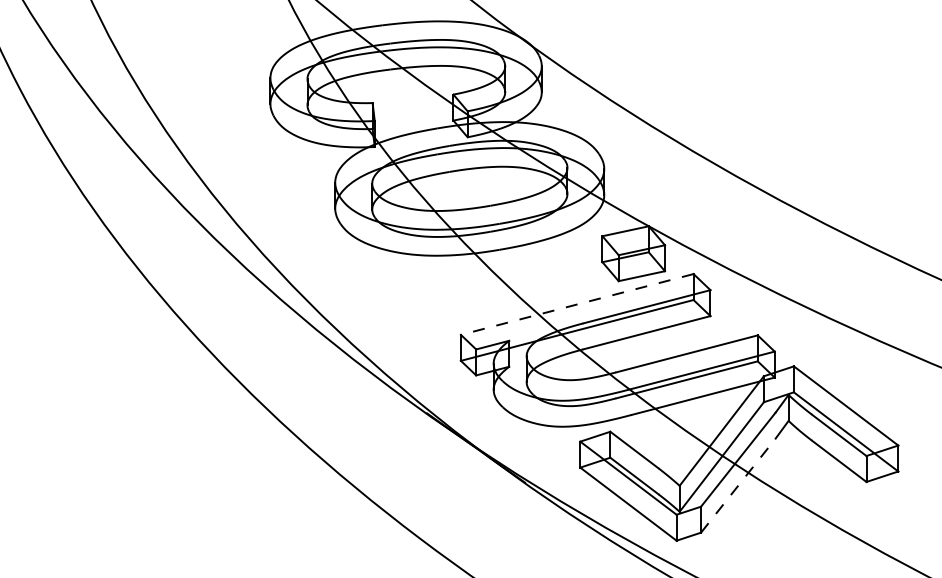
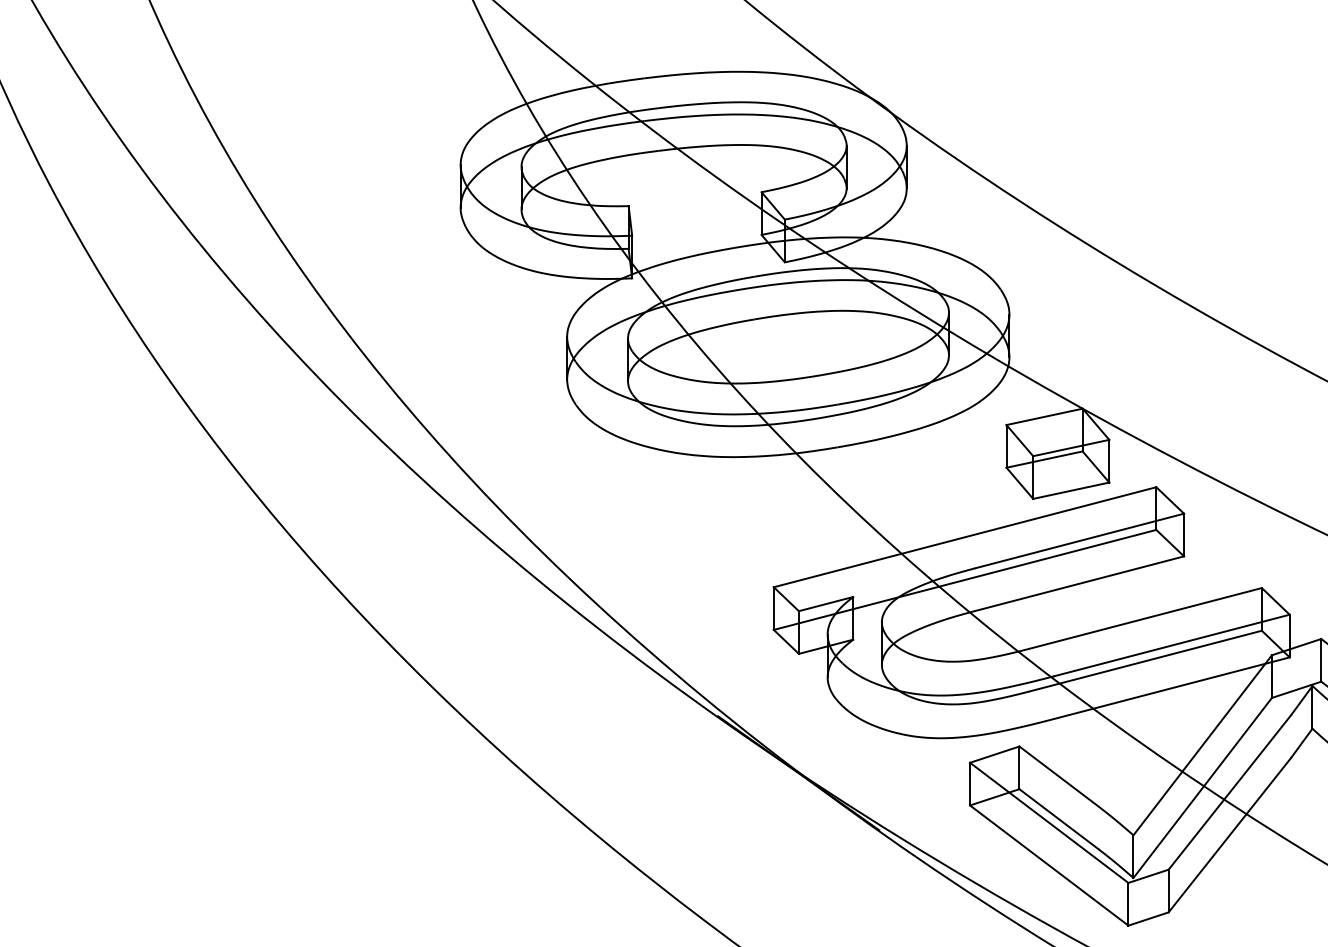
line: (576, 304) -> (963, 537), dashed -> solid
line: (738, 485) -> (1230, 834), dashed -> solid

